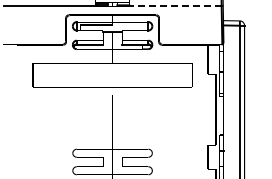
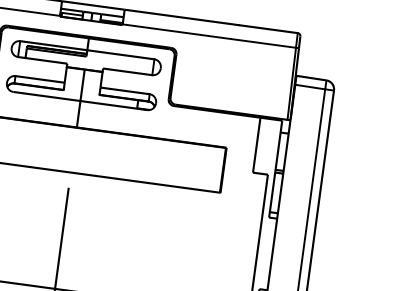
line: (174, 6) -> (207, 36), dashed -> solid

